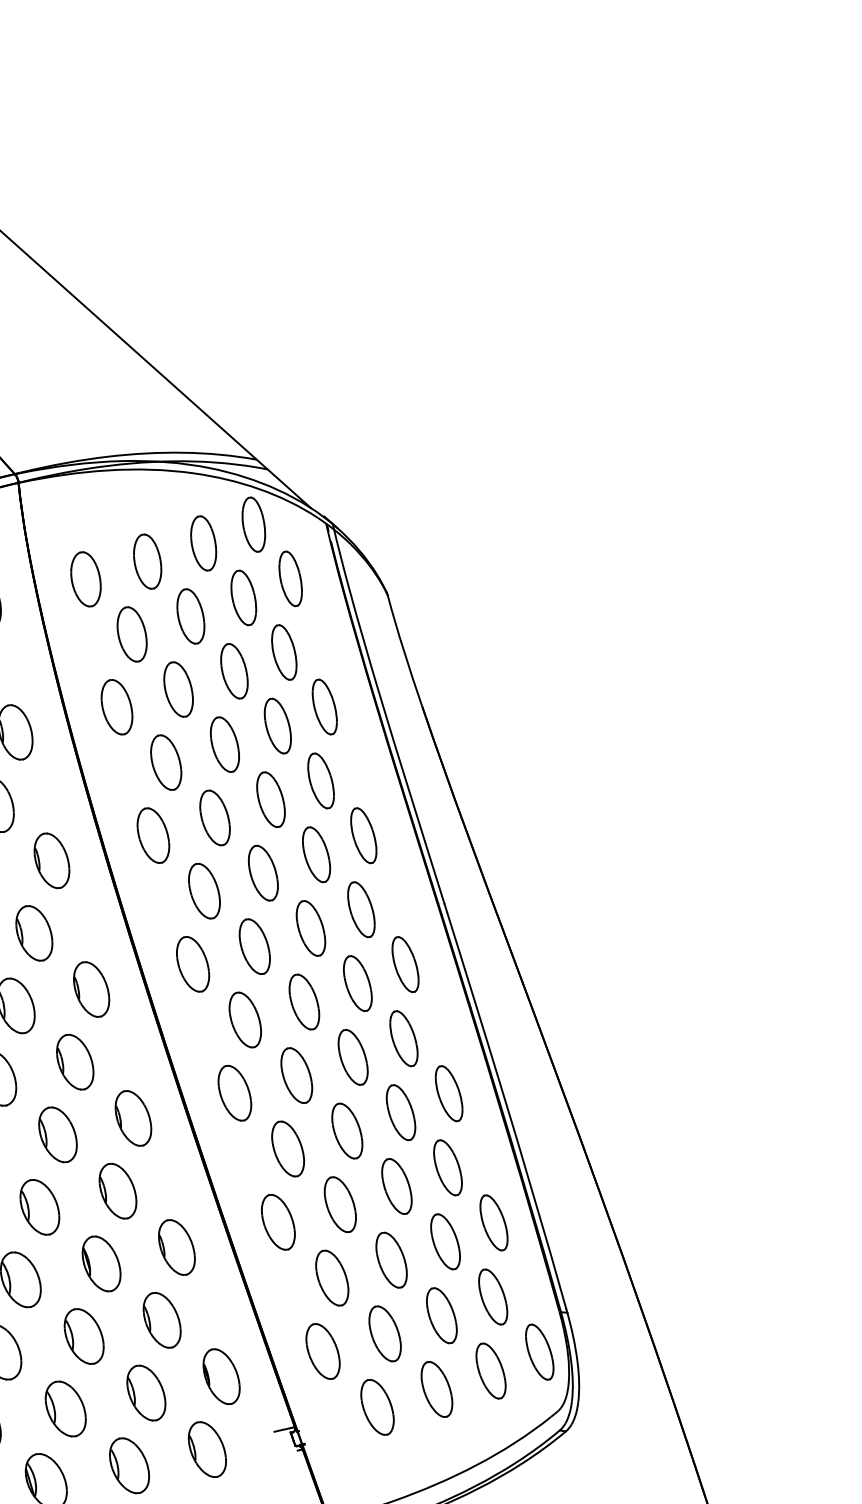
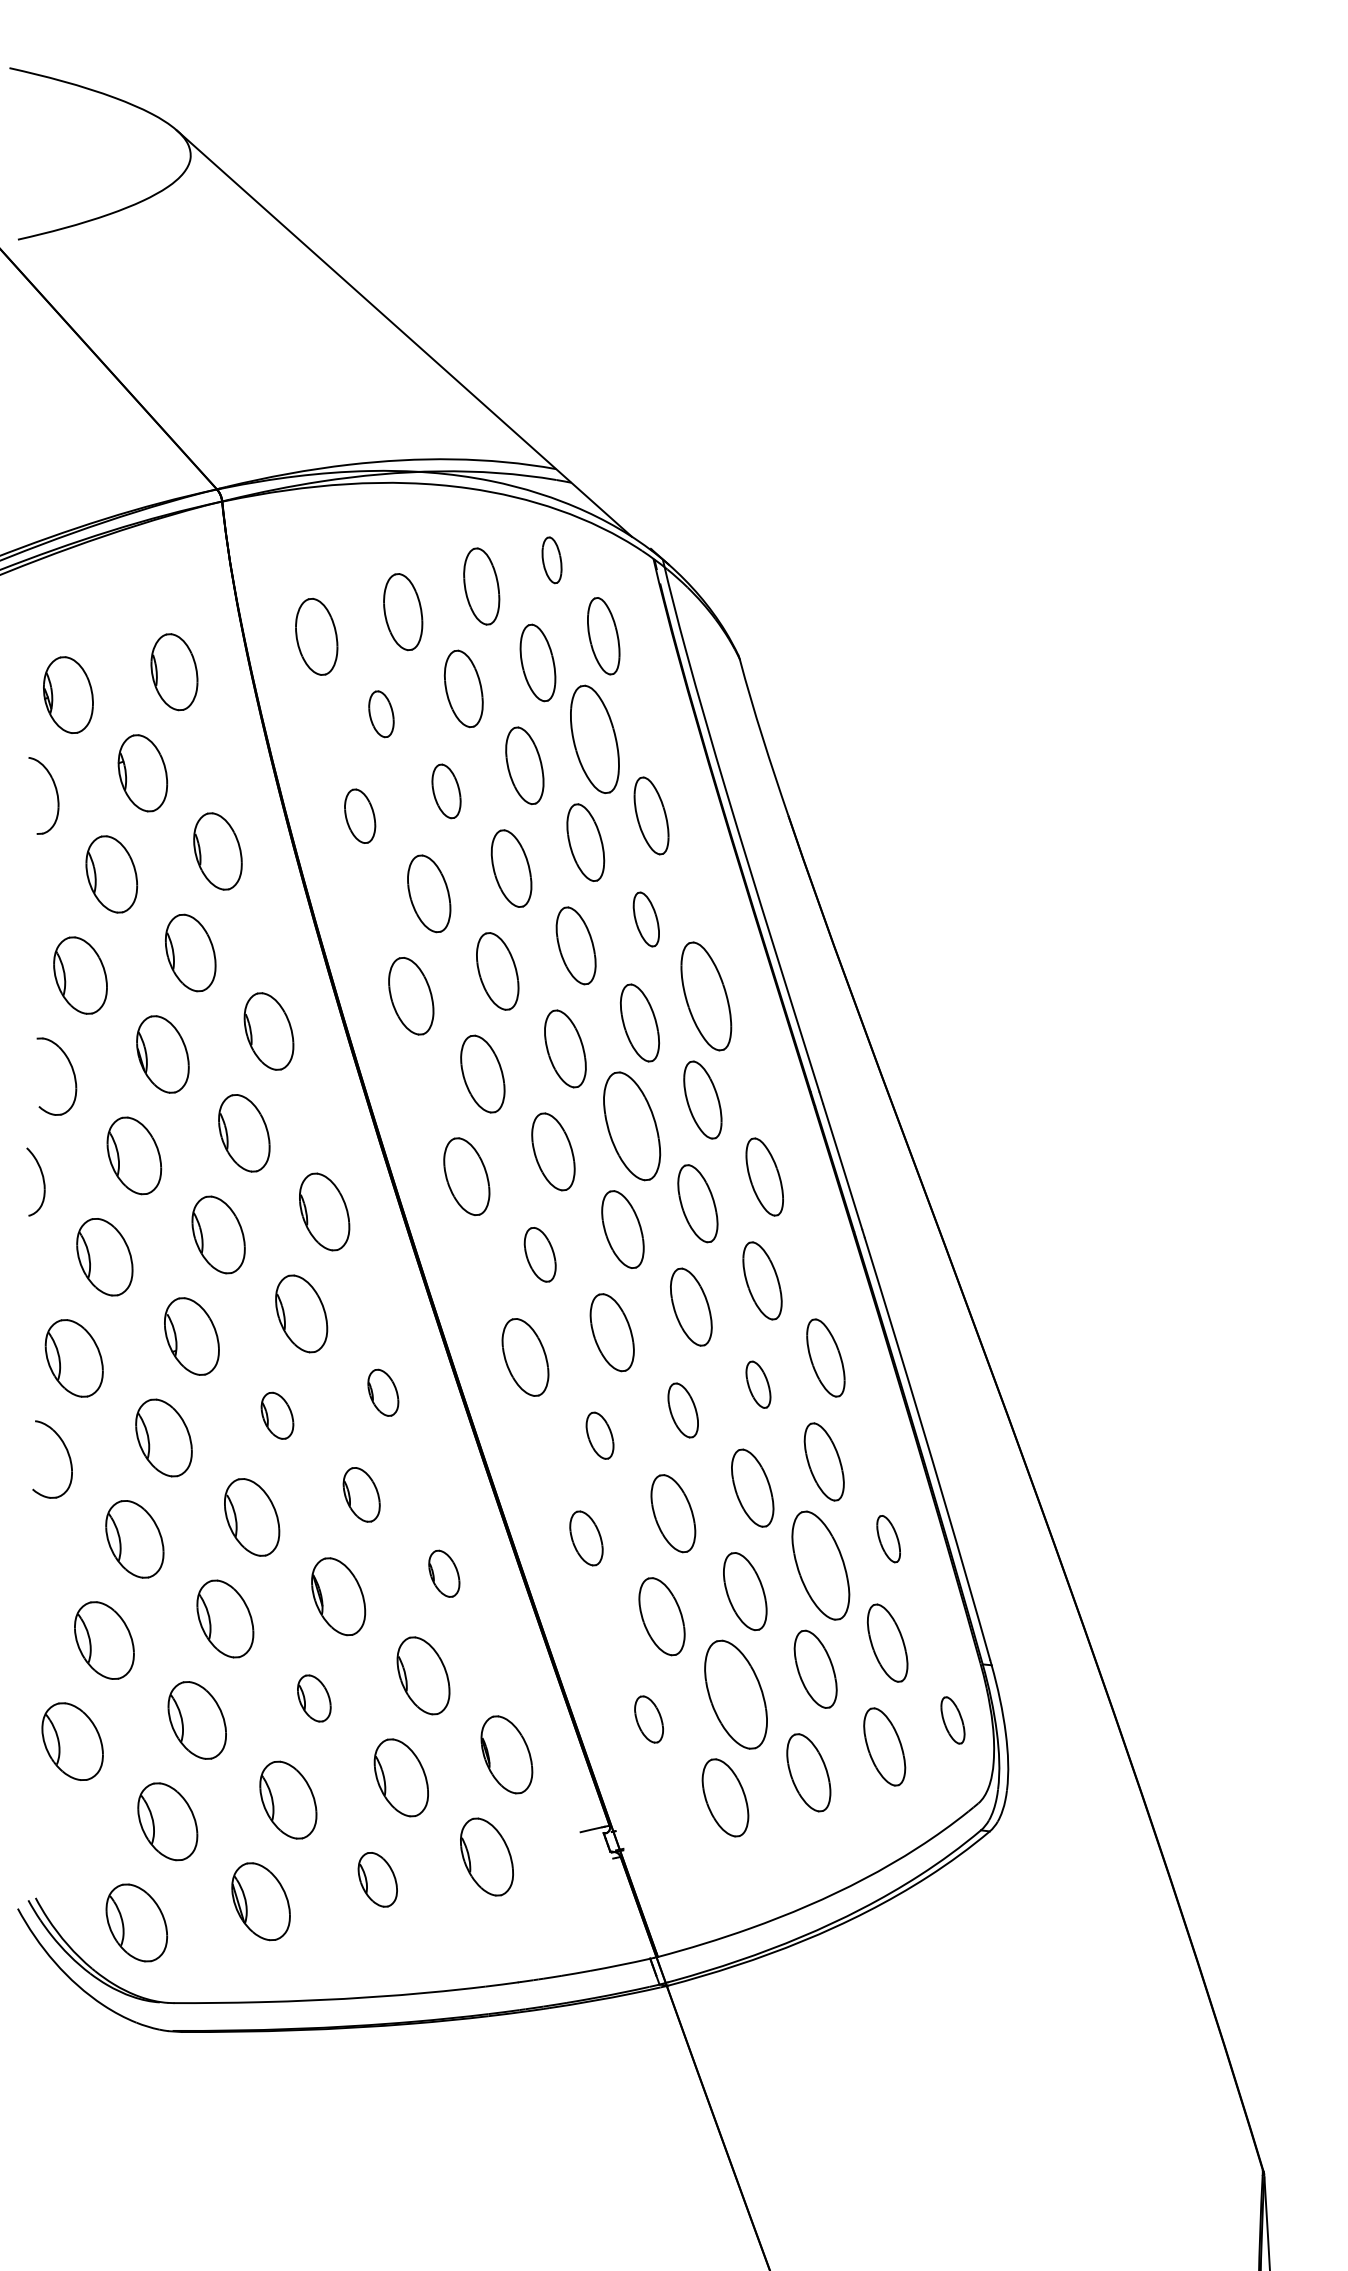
part: (253, 524) -> (551, 560), size x0.6
part: (132, 634) -> (381, 714), size x0.6
part: (284, 652) -> (594, 739), size x1.4
part: (178, 689) -> (446, 791), size x0.7
part: (116, 707) -> (359, 816), size x0.7
part: (321, 780) -> (646, 919), size x0.7
part: (363, 835) -> (705, 995), size x1.4
part: (311, 928) -> (632, 1126), size x1.4
part: (245, 1019) -> (540, 1254), size x0.7
part: (401, 1112) -> (758, 1384), size x0.6
part: (133, 1118) -> (383, 1392), size x0.6
part: (347, 1131) -> (683, 1410), size x0.7
part: (58, 1134) -> (277, 1415), size x0.6
part: (287, 1148) -> (599, 1435), size x0.6
part: (117, 1191) -> (361, 1494), size x0.7
part: (278, 1222) -> (586, 1538), size x0.7
part: (493, 1222) -> (888, 1538), size x0.6
part: (445, 1241) -> (820, 1565), size x1.4
part: (177, 1247) -> (444, 1573), size x0.6
part: (385, 1333) -> (736, 1694), size x1.4
part: (84, 1336) -> (314, 1698), size x0.6
part: (322, 1351) -> (648, 1719), size x0.6
part: (539, 1352) -> (952, 1720), size x0.6
part: (129, 1465) -> (377, 1879), size x0.7

